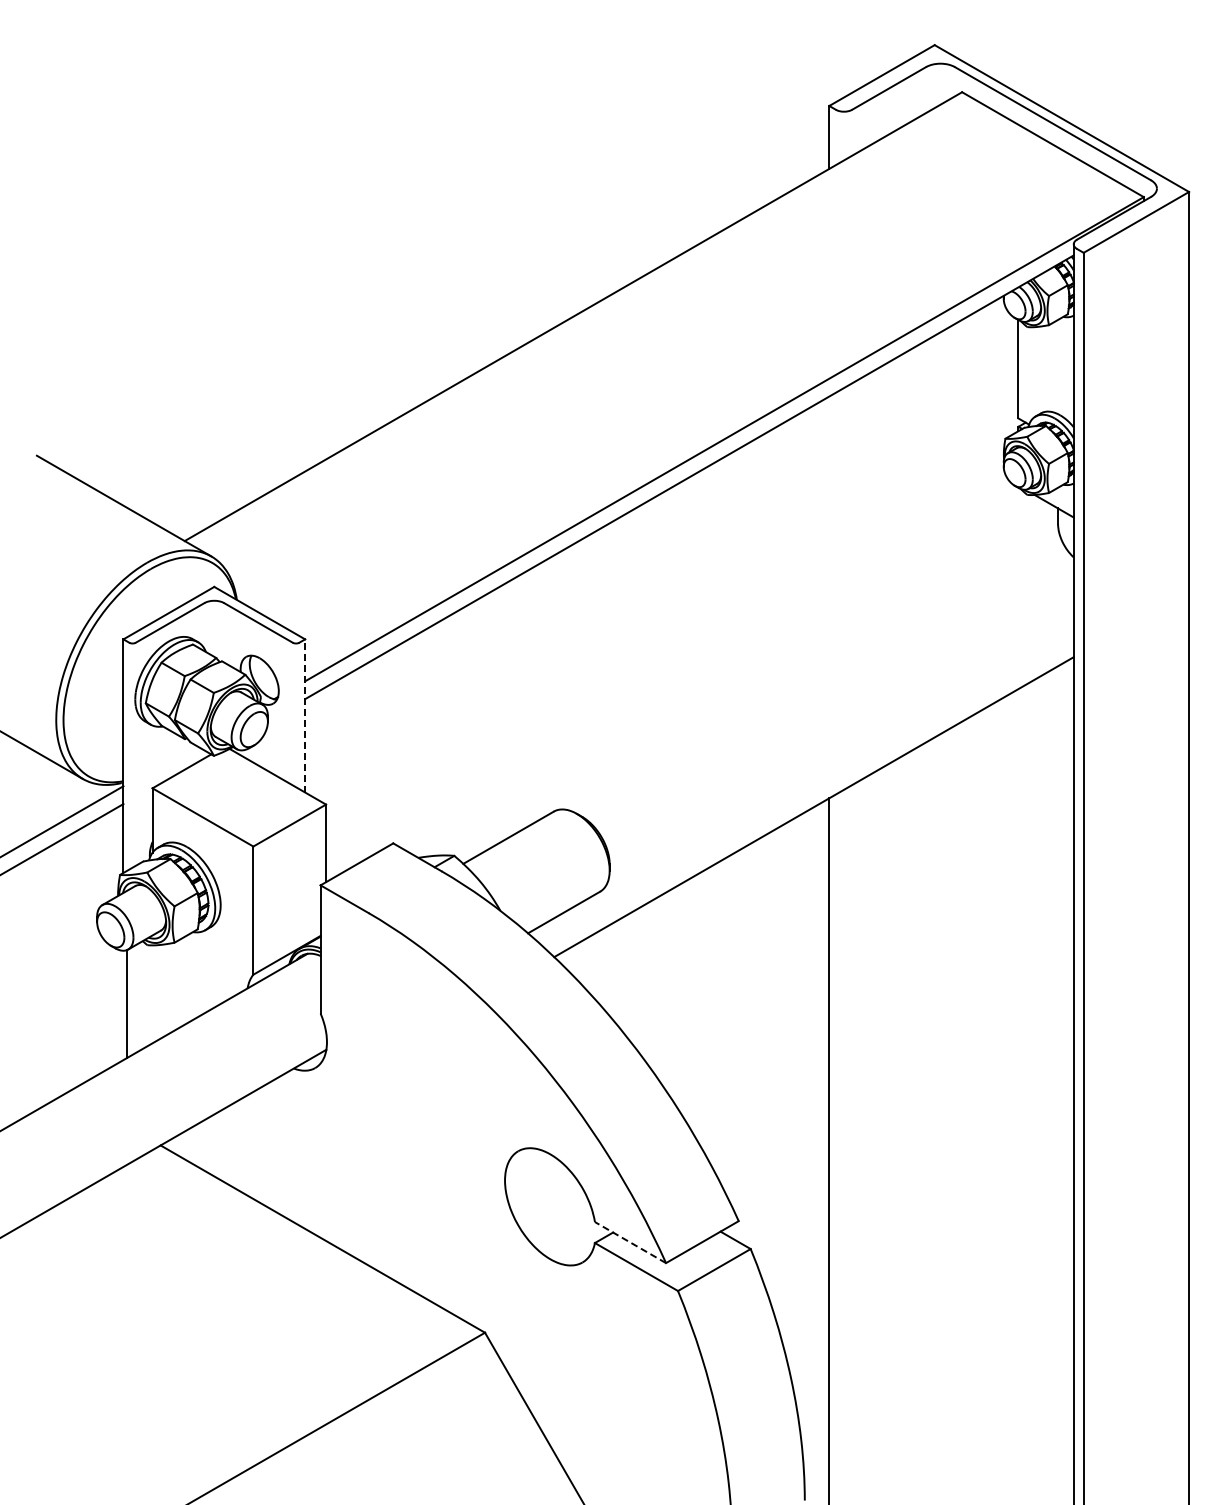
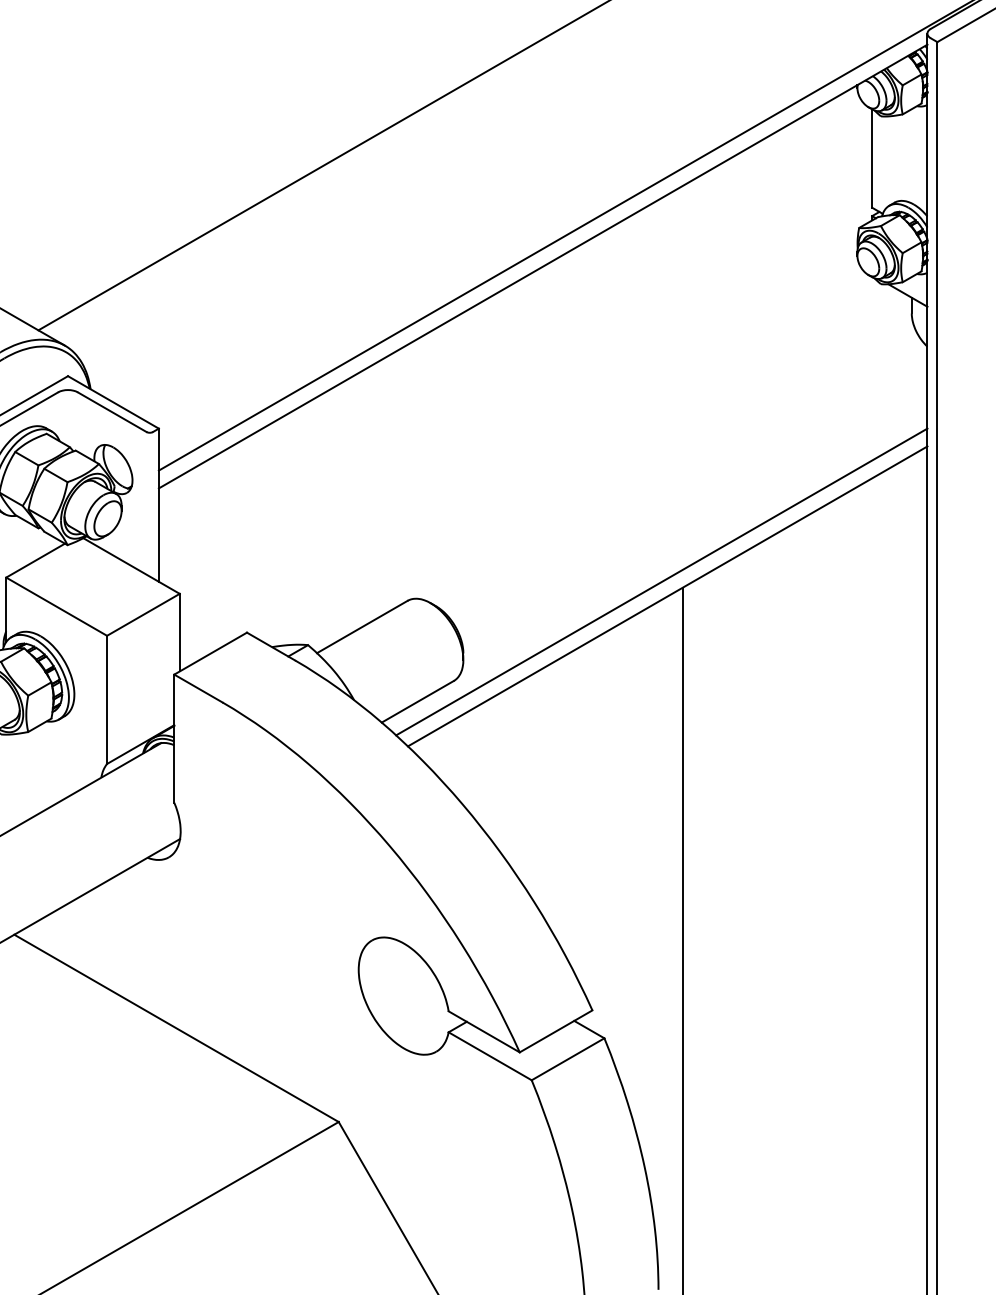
line: (305, 715) -> (159, 504), dashed -> solid
line: (807, 792) -> (661, 581), added
line: (630, 1242) -> (484, 1031), dashed -> solid

